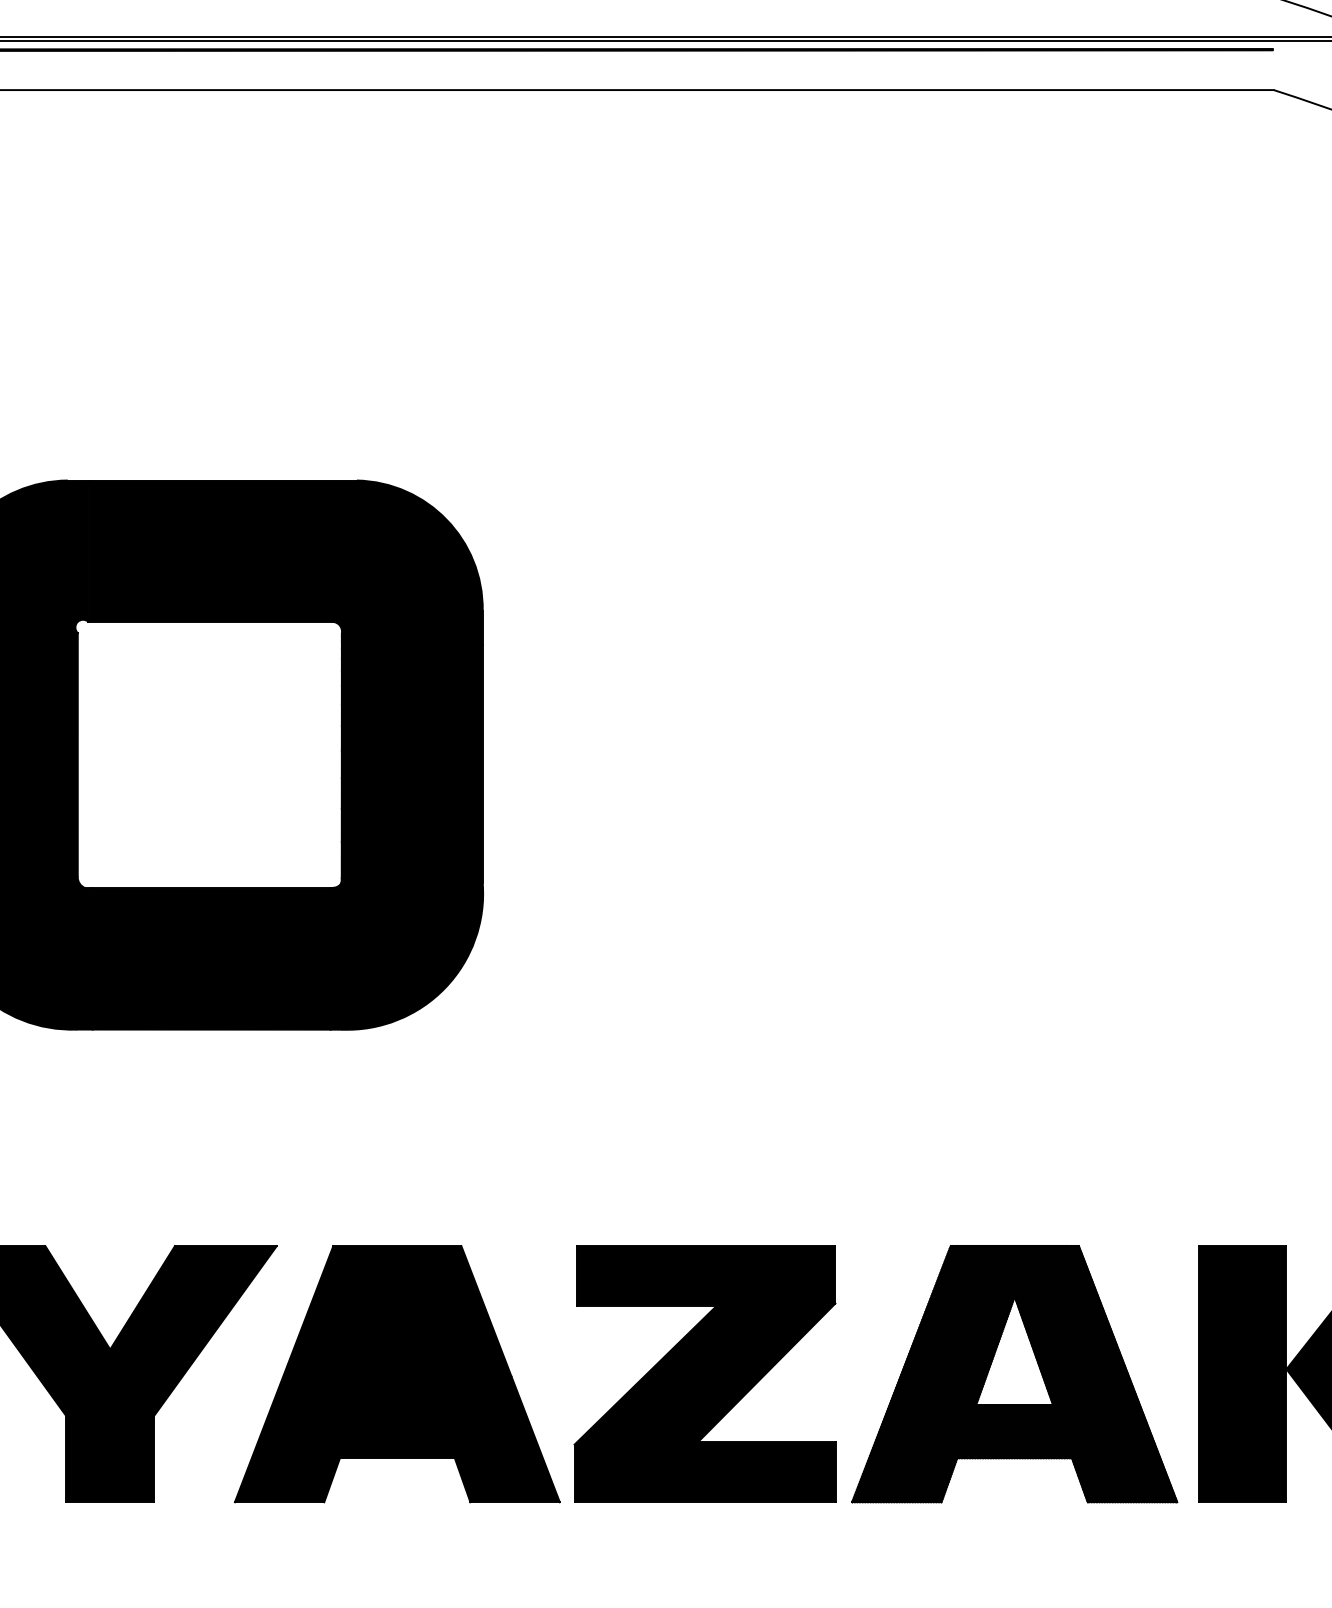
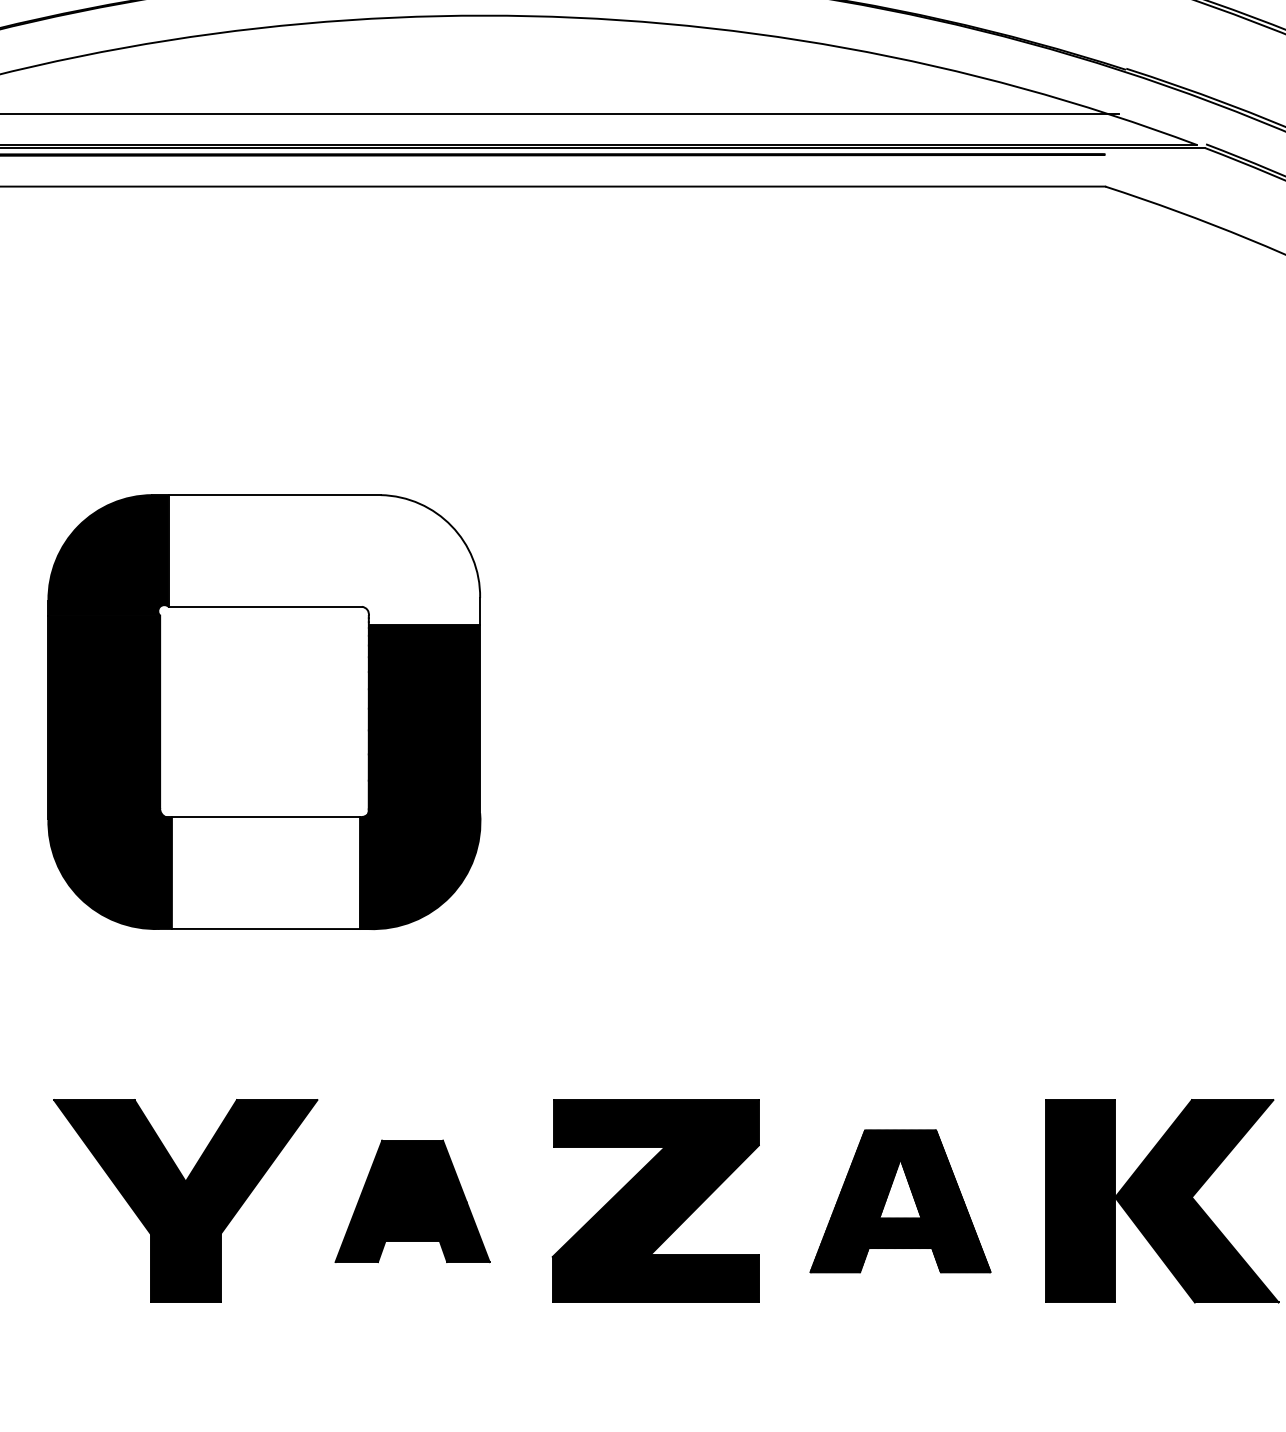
fill: (285, 563) -> (324, 560), removed
fill: (211, 959) -> (265, 873), removed
part: (397, 1374) -> (412, 1201), size x0.6
part: (1014, 1374) -> (900, 1201), size x0.7

